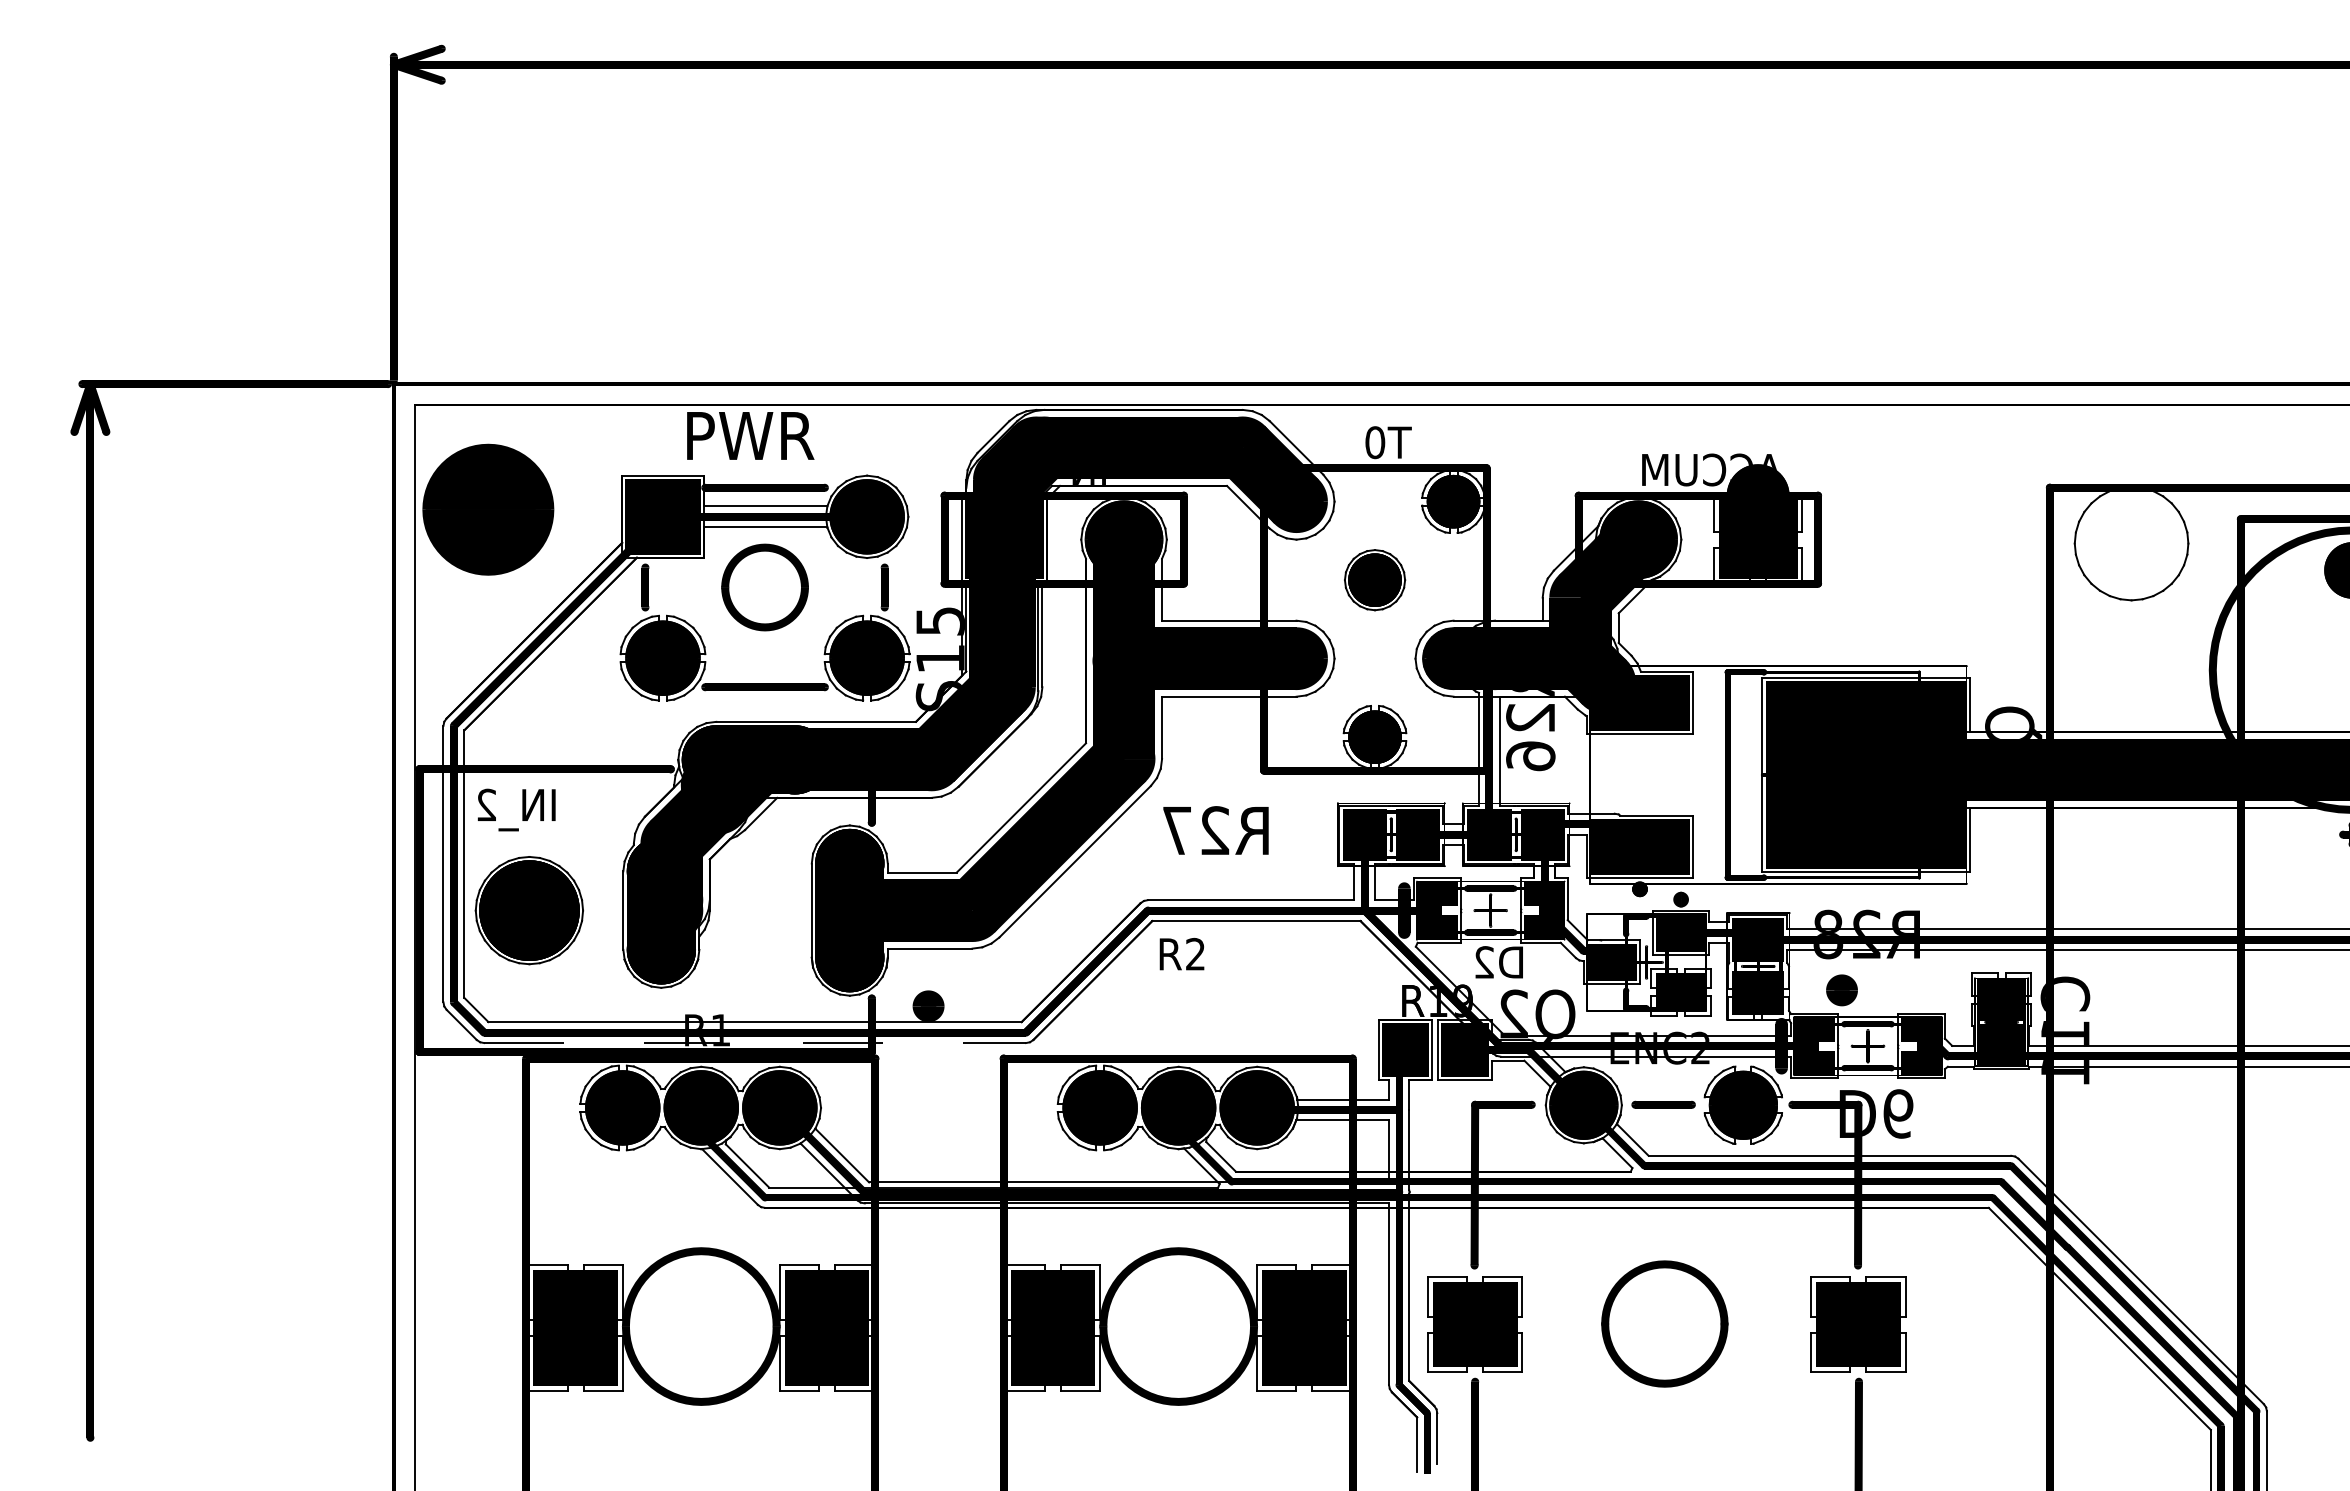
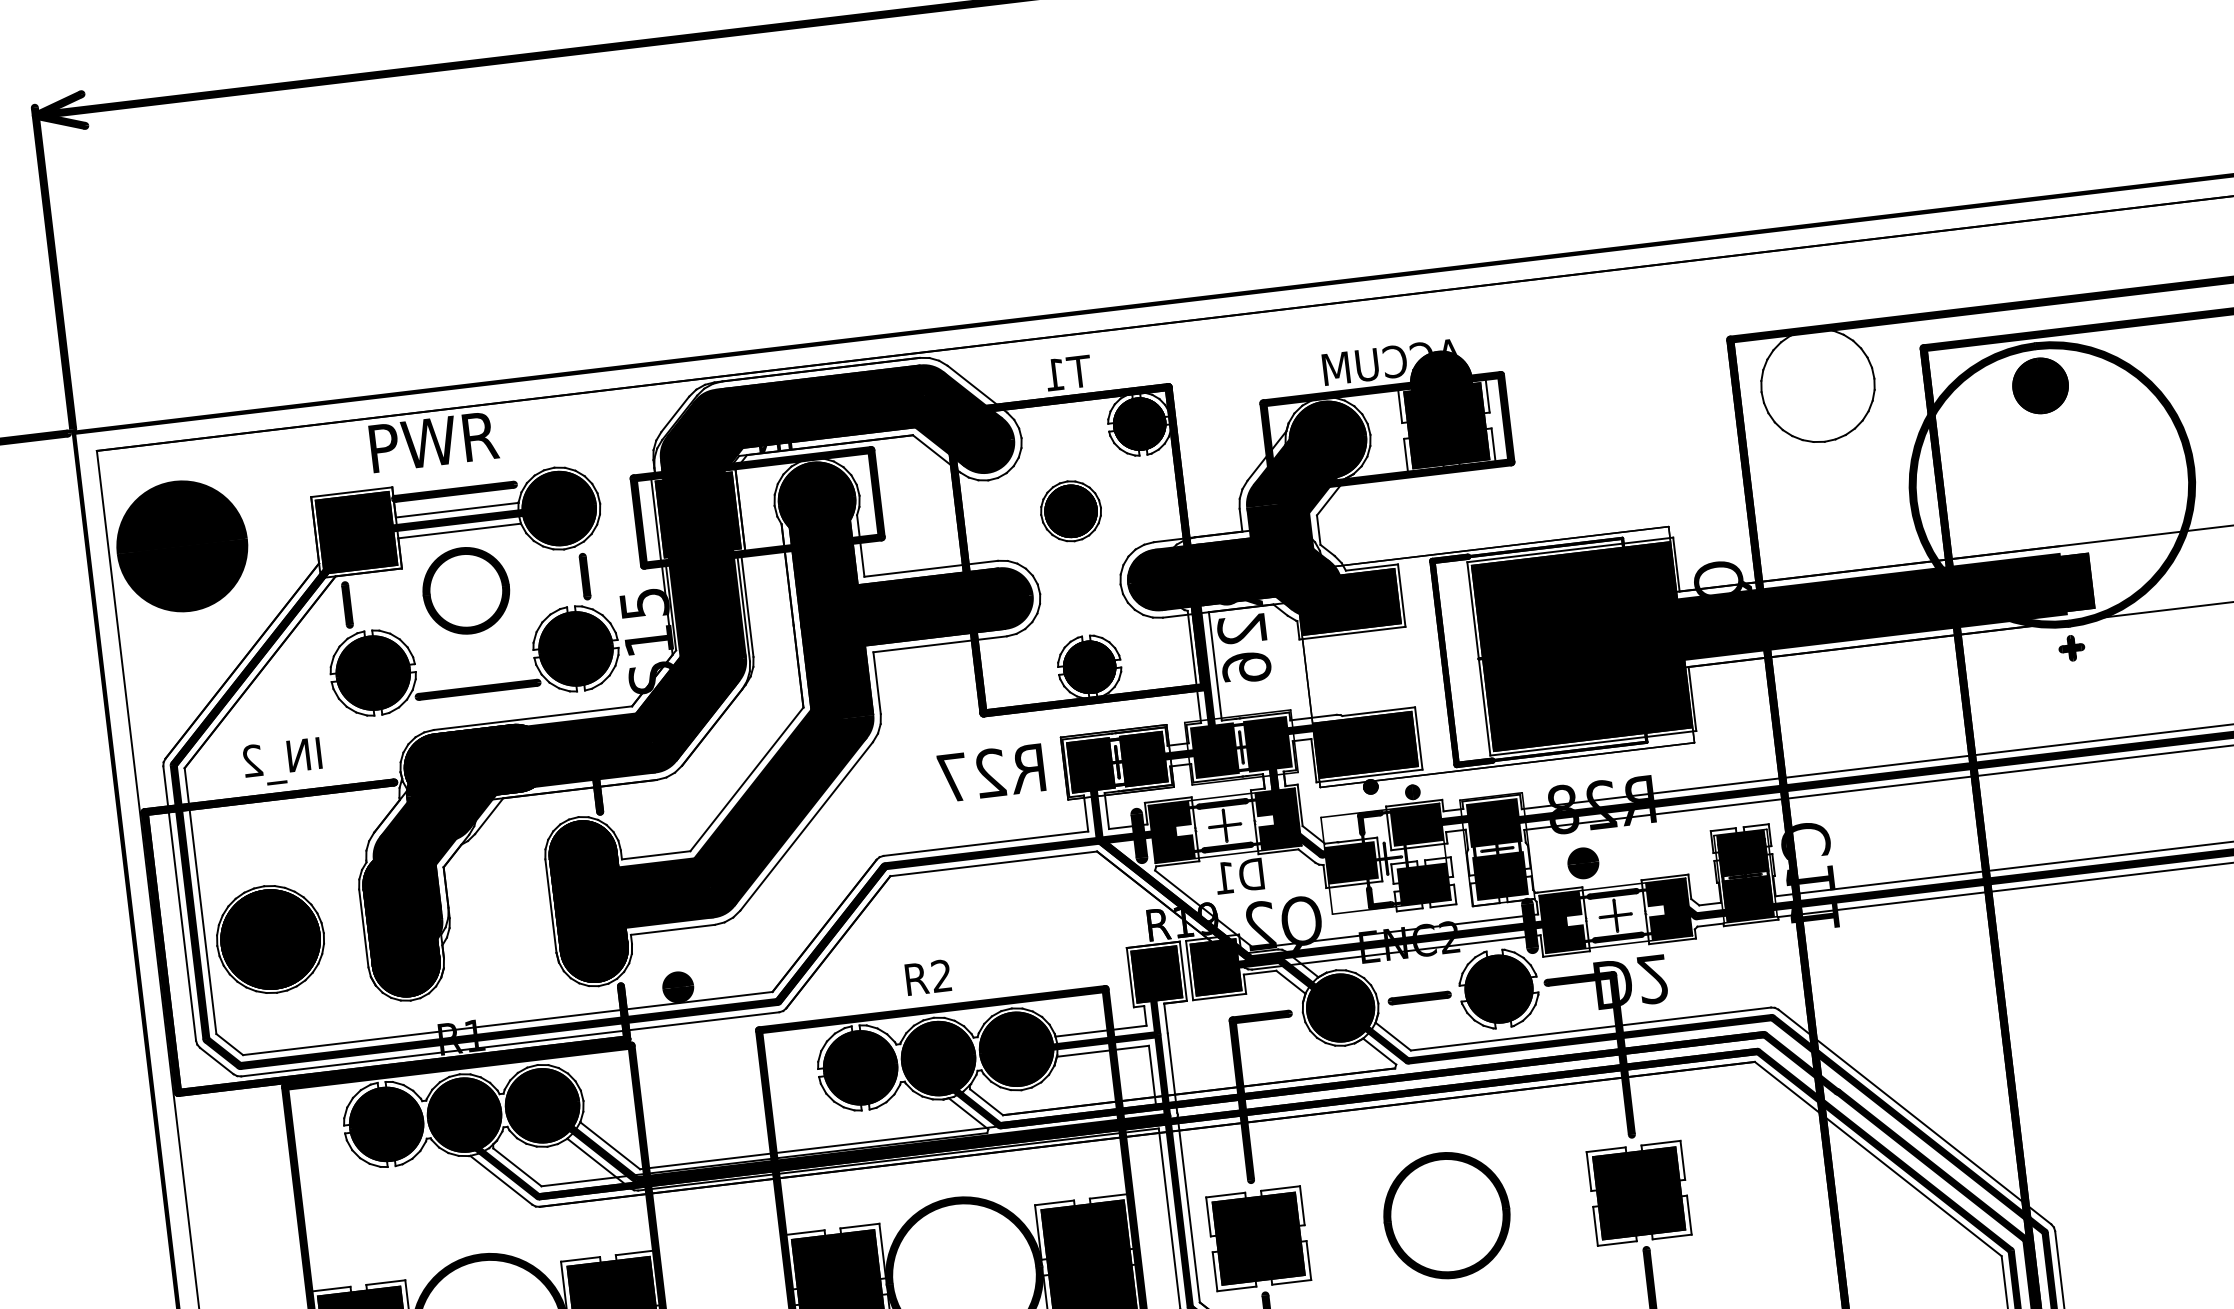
text: (1375, 442) -> (1055, 374), T0 -> T1
text: (516, 809) -> (282, 761), moved
text: (1215, 830) -> (990, 772), moved
text: (1181, 954) -> (927, 977), moved
text: (1484, 962) -> (1225, 877), D2 -> D1
line: (755, 1043) -> (510, 1044), dashed -> solid
text: (1898, 1113) -> (1654, 978), D6 -> D2

